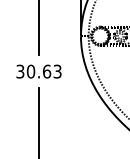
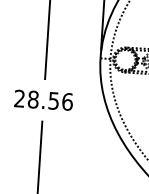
text: (38, 71) -> (43, 100), 30.63 -> 28.56

